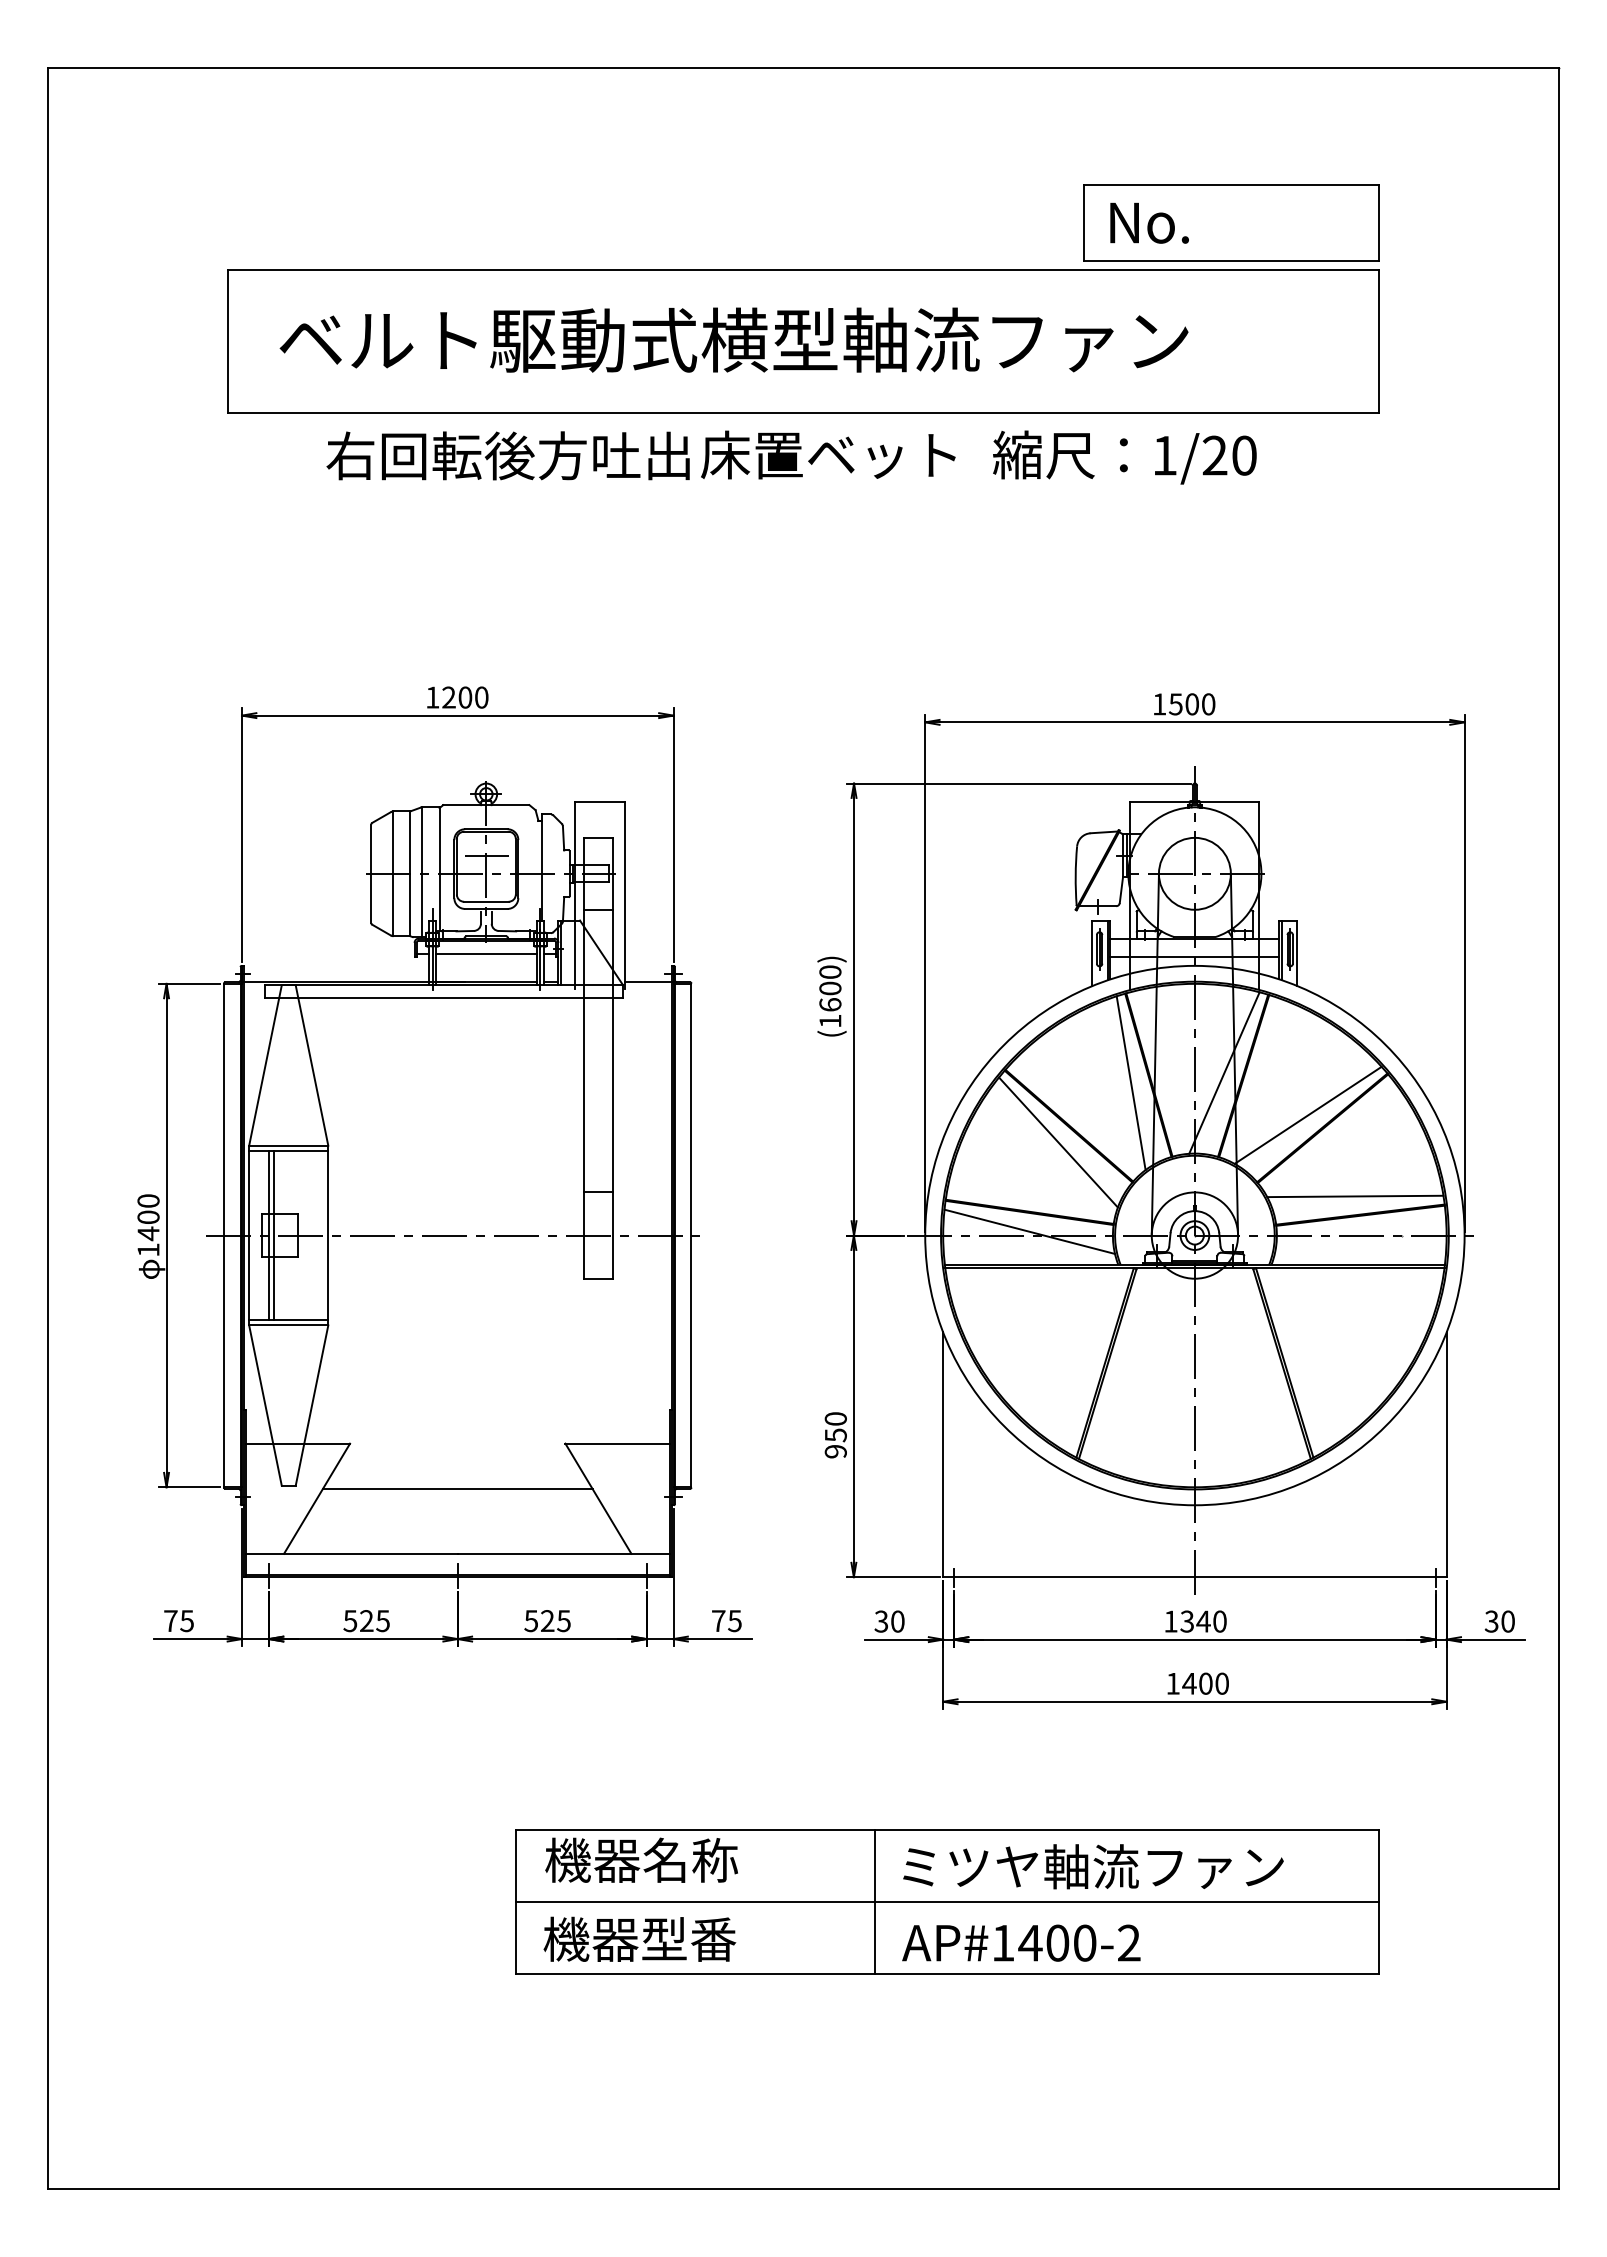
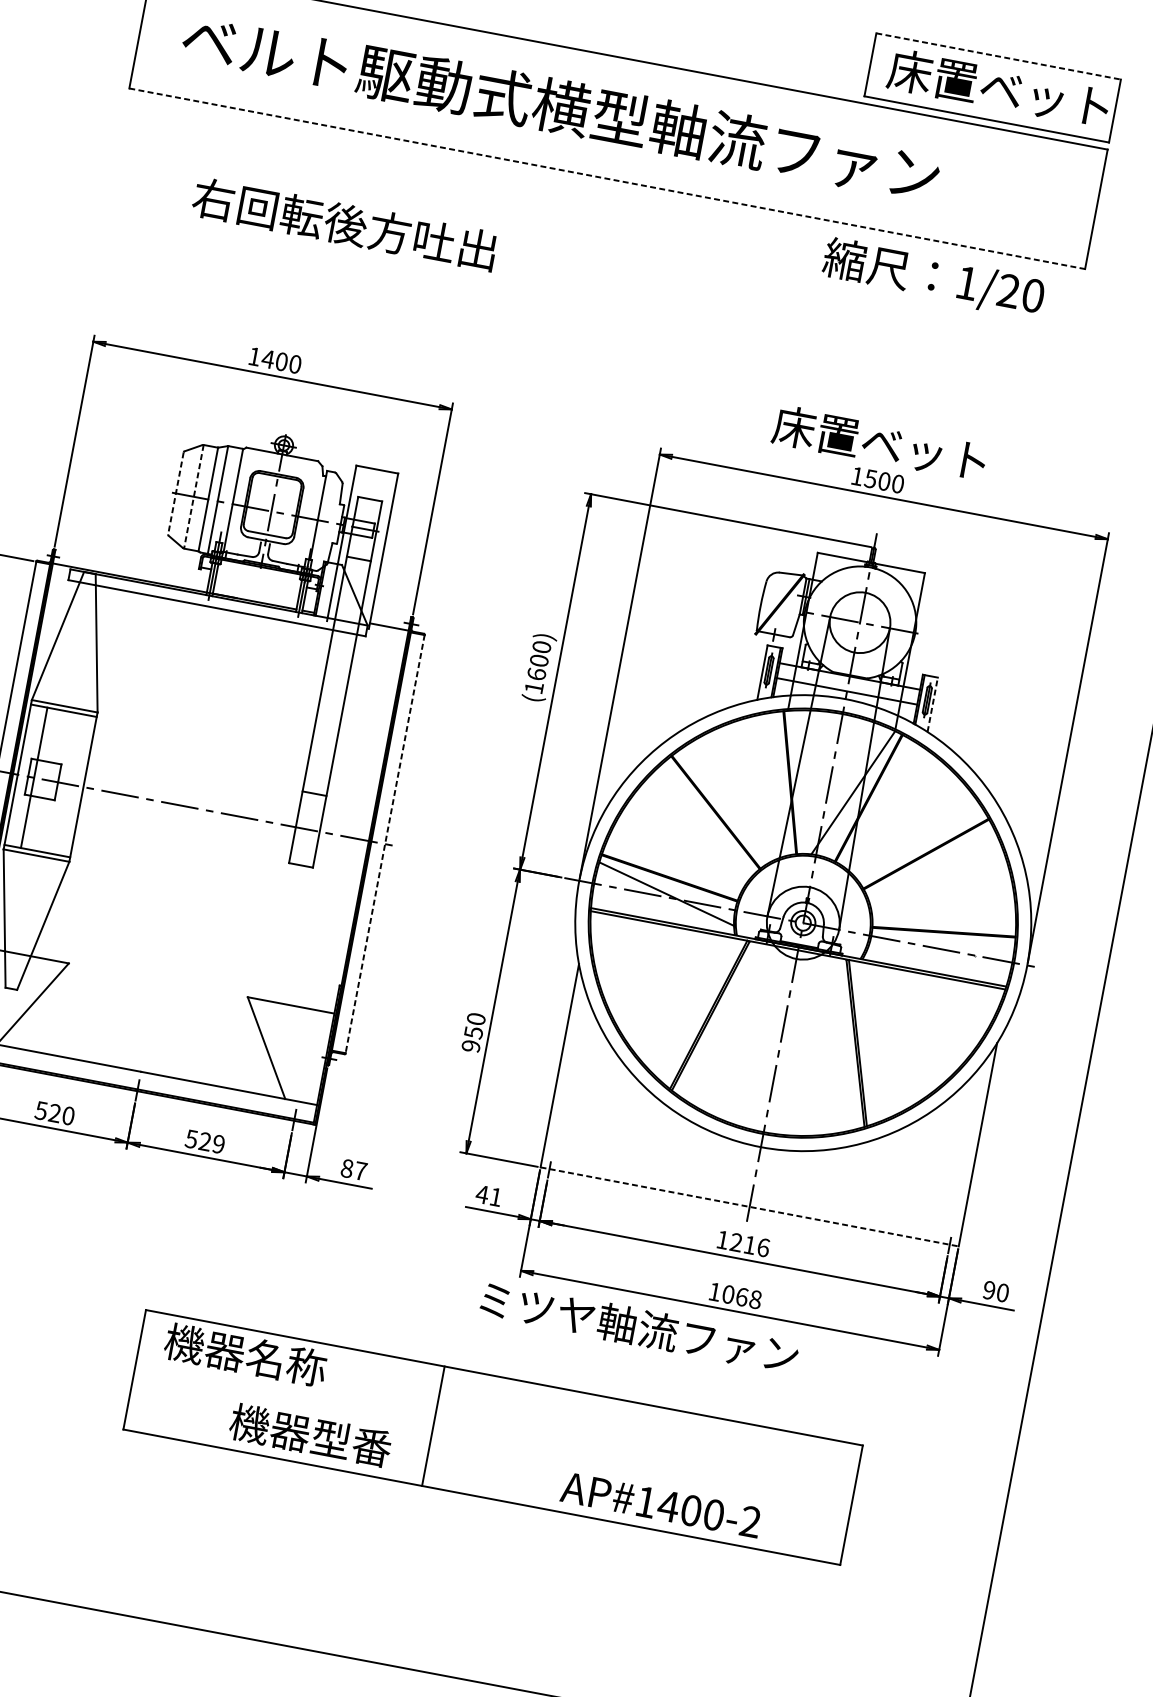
line: (1232, 185) -> (999, 56), solid -> dashed
text: (1238, 222) -> (998, 88), No. -> 床置ベット
line: (804, 413) -> (608, 179), solid -> dashed
text: (828, 454) -> (879, 442), moved
text: (507, 455) -> (344, 223), moved
text: (1124, 457) -> (933, 278), moved
text: (448, 697) -> (267, 359), 1200 -> 1400
line: (486, 855) -> (274, 496), removed
line: (371, 874) -> (176, 494), solid -> dashed
line: (392, 874) -> (193, 497), solid -> dashed
line: (1297, 953) -> (932, 704), solid -> dashed
line: (486, 954) -> (258, 578), removed
line: (1130, 1083) -> (773, 786), removed
line: (1307, 1114) -> (915, 840), removed
line: (1058, 1142) -> (704, 824), removed
line: (1355, 1196) -> (942, 915), removed
line: (274, 1235) -> (38, 778), removed
line: (691, 1235) -> (385, 844), solid -> dashed
line: (457, 1488) -> (151, 1017), removed
line: (1194, 1577) -> (749, 1207), solid -> dashed
text: (382, 1621) -> (67, 1116), 525 -> 520
text: (563, 1621) -> (218, 1144), 525 -> 529
text: (726, 1621) -> (353, 1170), 75 -> 87
text: (889, 1621) -> (489, 1195), 30 -> 41
text: (1203, 1621) -> (749, 1245), 1340 -> 1216
text: (1491, 1621) -> (989, 1290), 30 -> 90
text: (1205, 1683) -> (741, 1296), 1400 -> 1068
text: (1093, 1866) -> (639, 1327), moved
line: (946, 1901) -> (492, 1437), removed
text: (639, 1938) -> (310, 1434), moved
text: (1021, 1942) -> (661, 1504), moved

